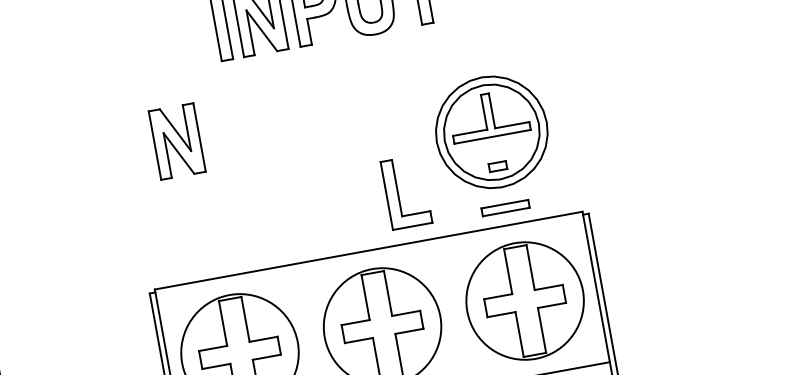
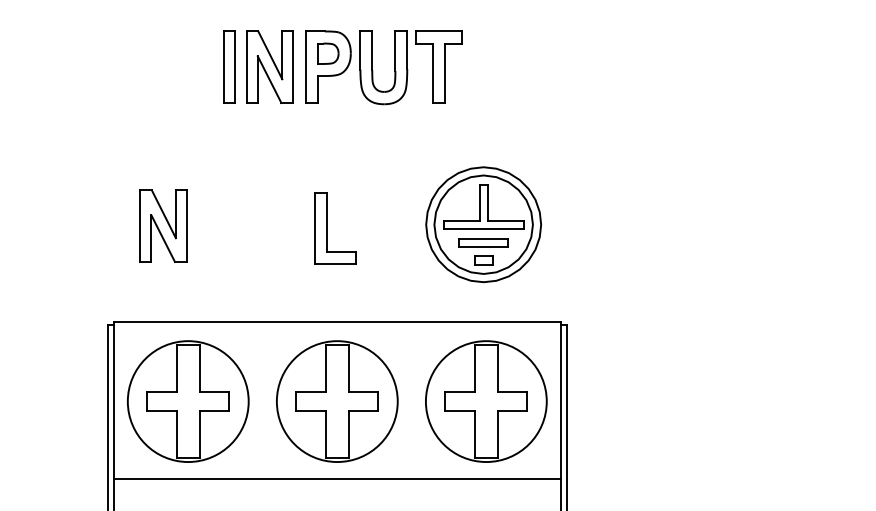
part: (177, 140) -> (163, 225), moved
part: (399, 193) -> (327, 228), moved
part: (505, 207) -> (483, 242), moved

